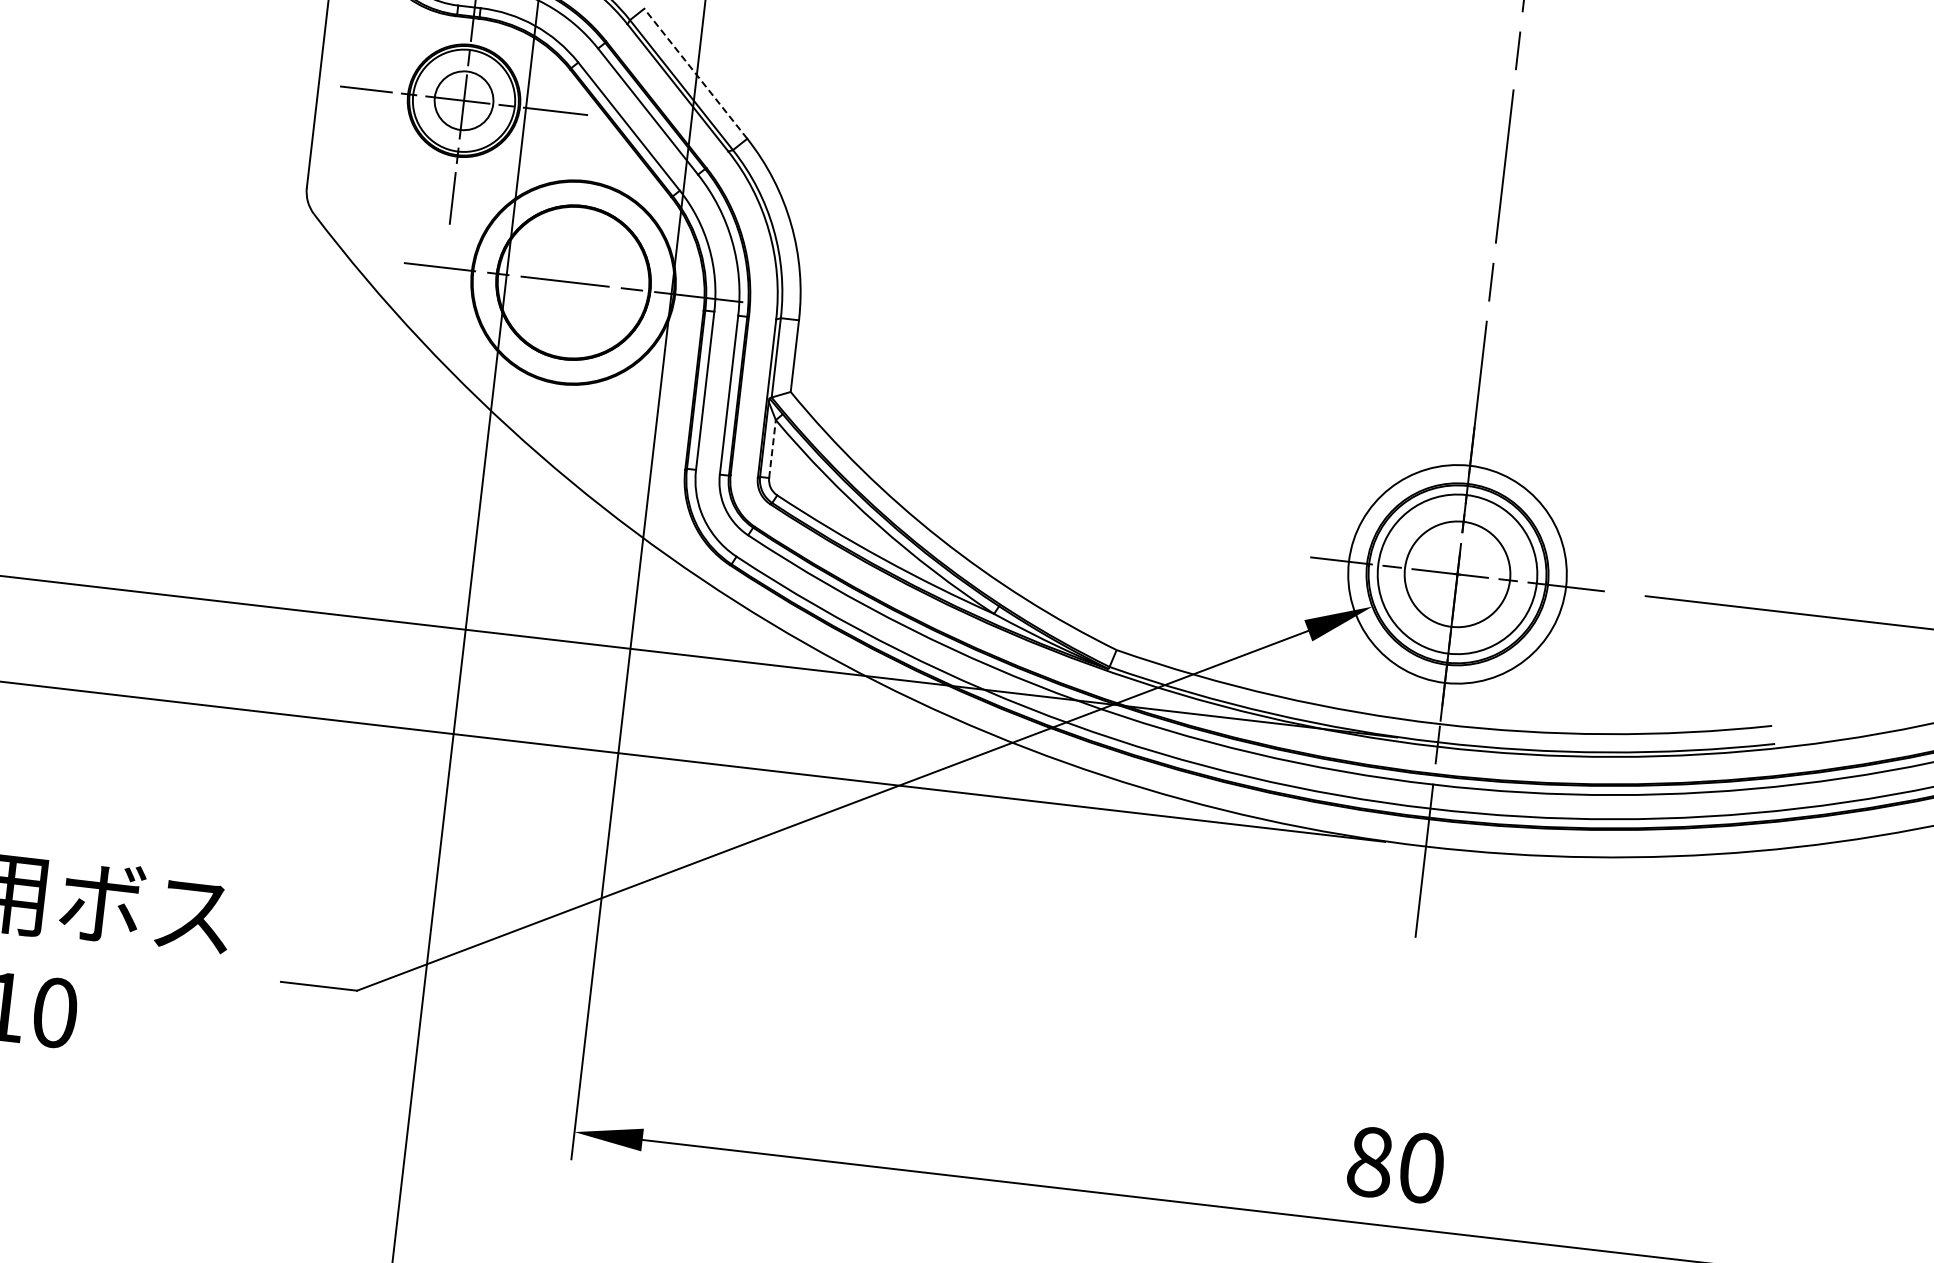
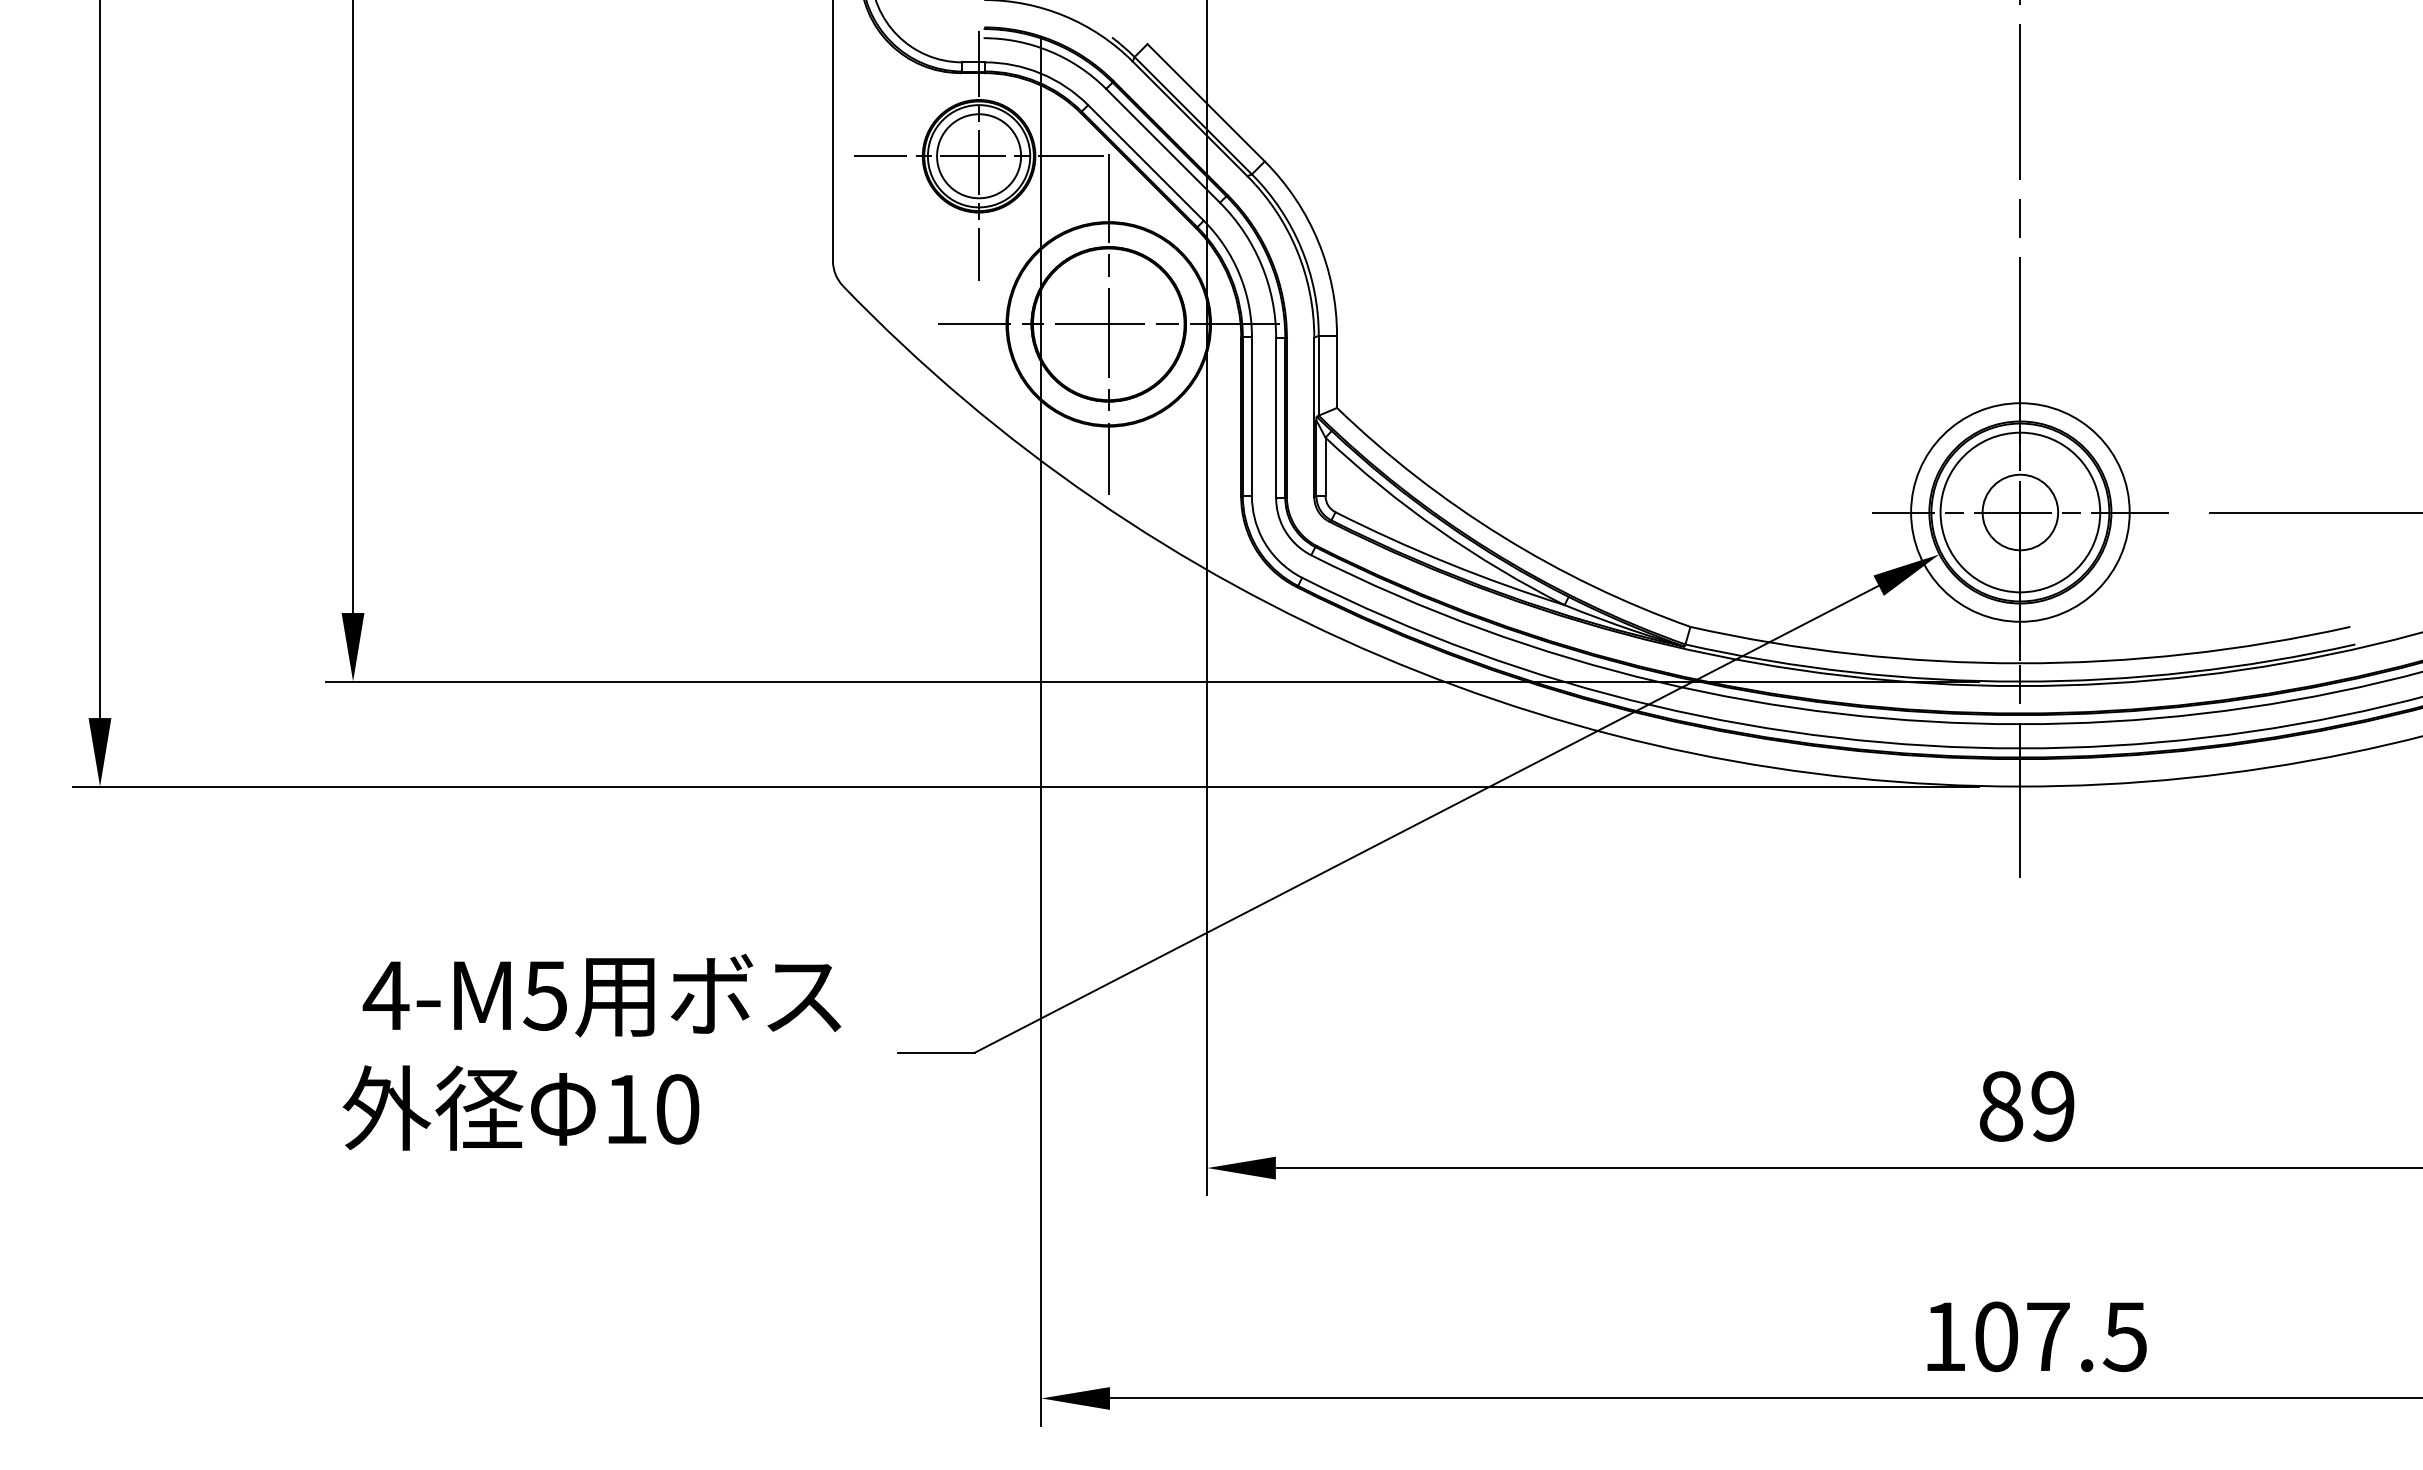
line: (696, 73) -> (1206, 102), dashed -> solid
circle: (464, 101) -> (979, 156), size x1.43
line: (573, 282) -> (1108, 324), added
line: (772, 448) -> (1325, 466), dashed -> solid
circle: (1457, 574) -> (2020, 512), size x0.71
text: (1421, 1168) -> (2052, 1106), 80 -> 89

